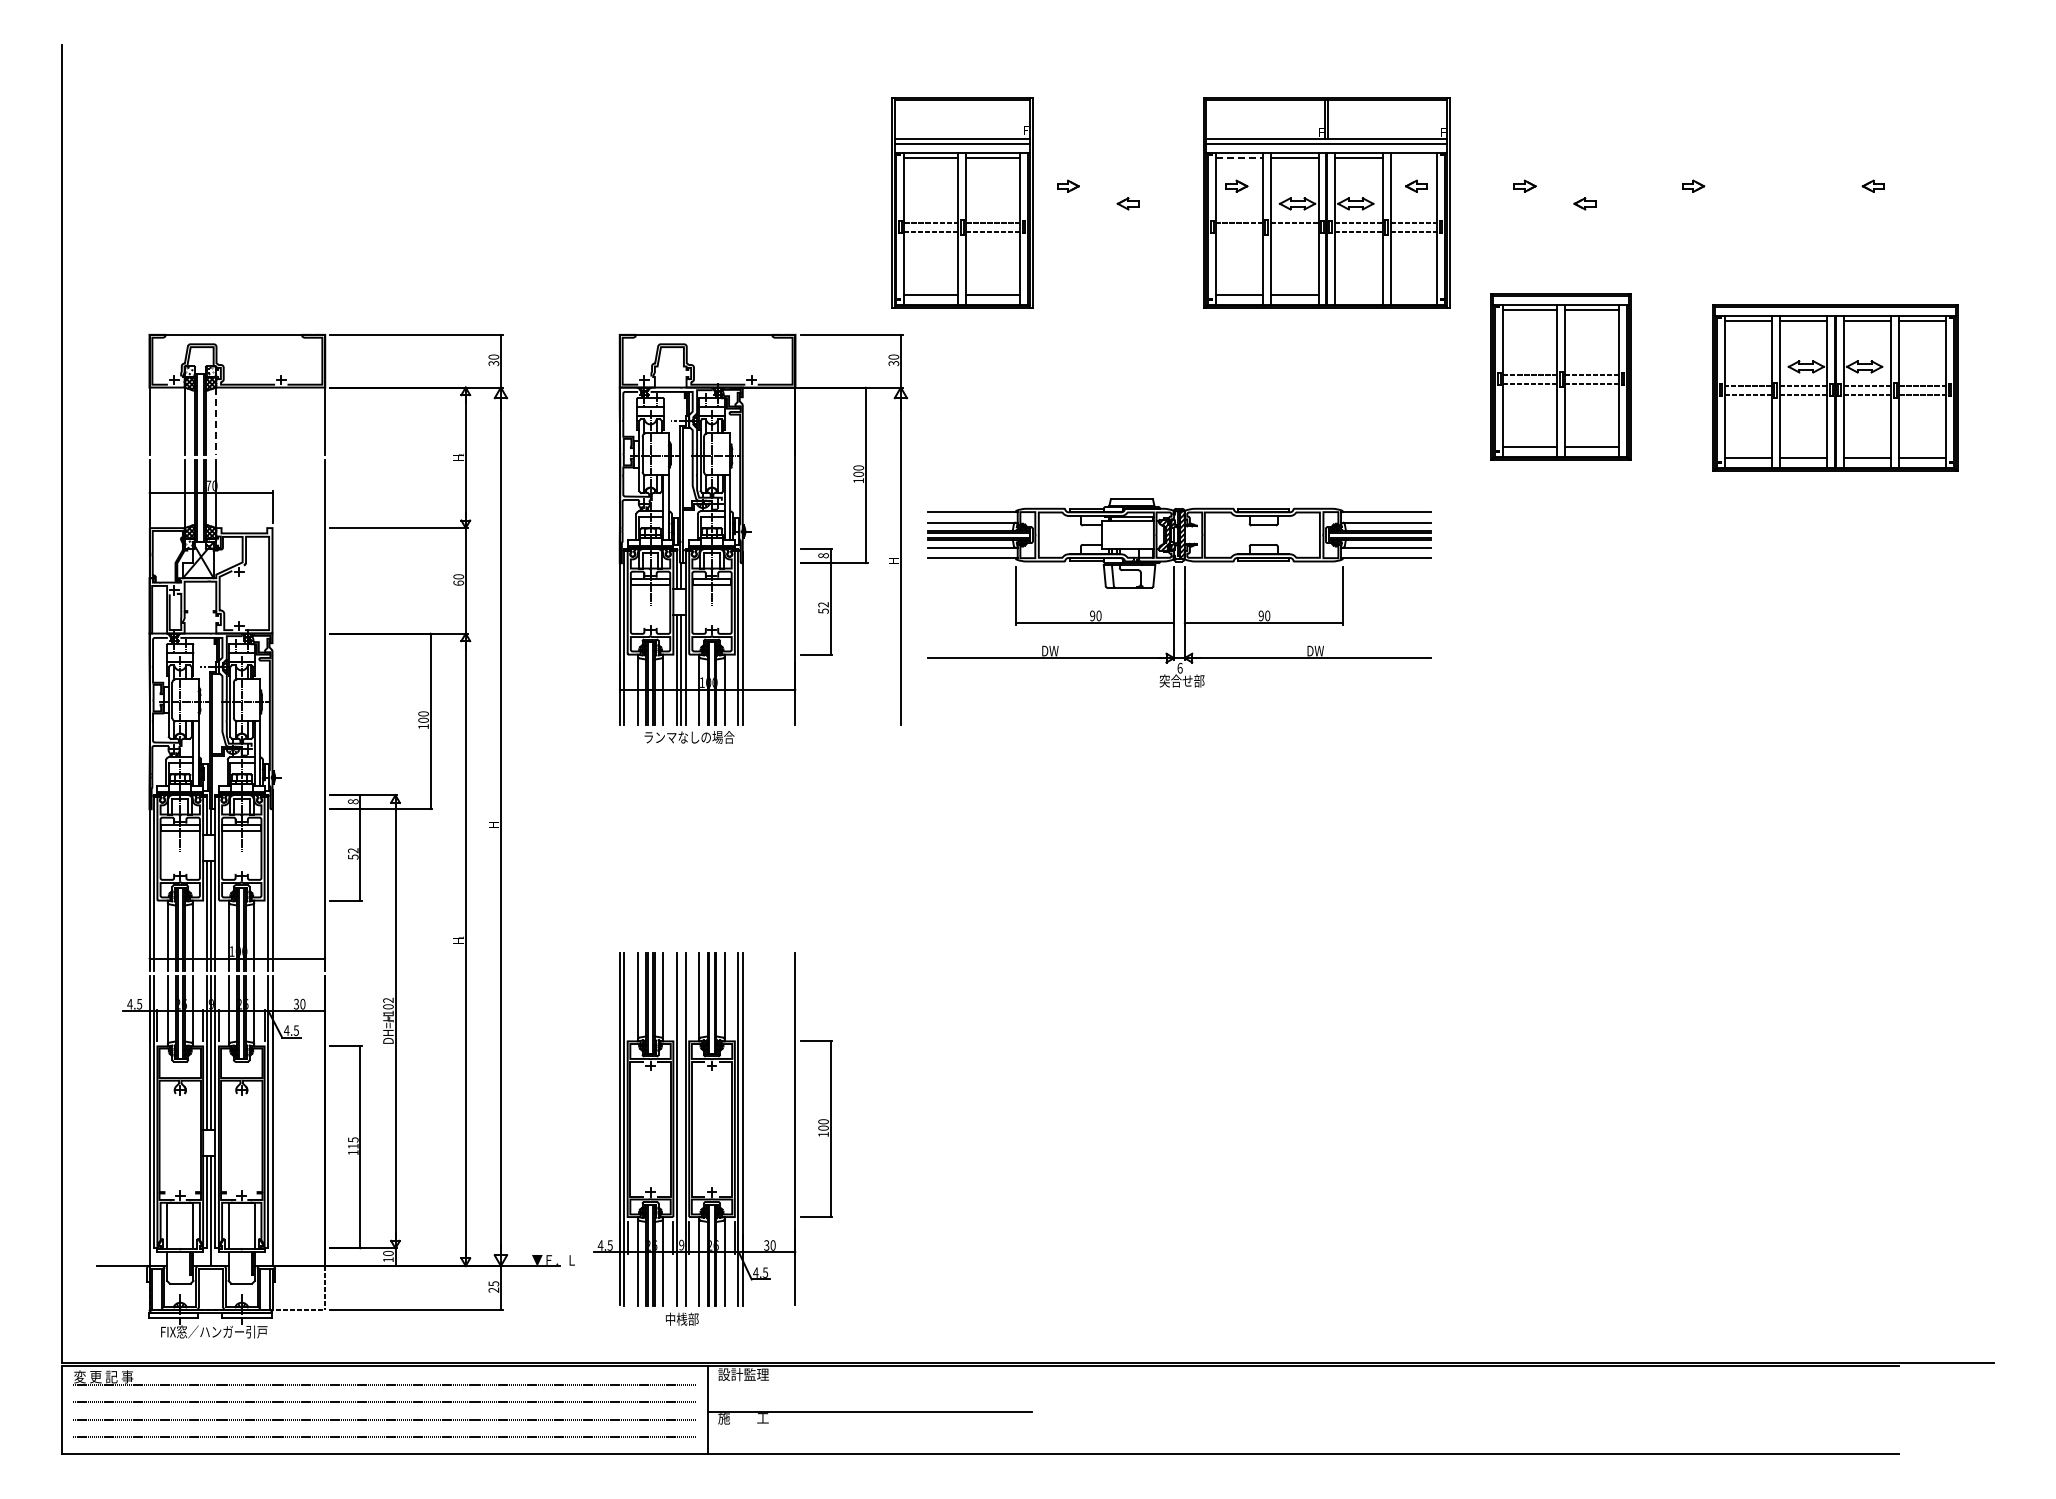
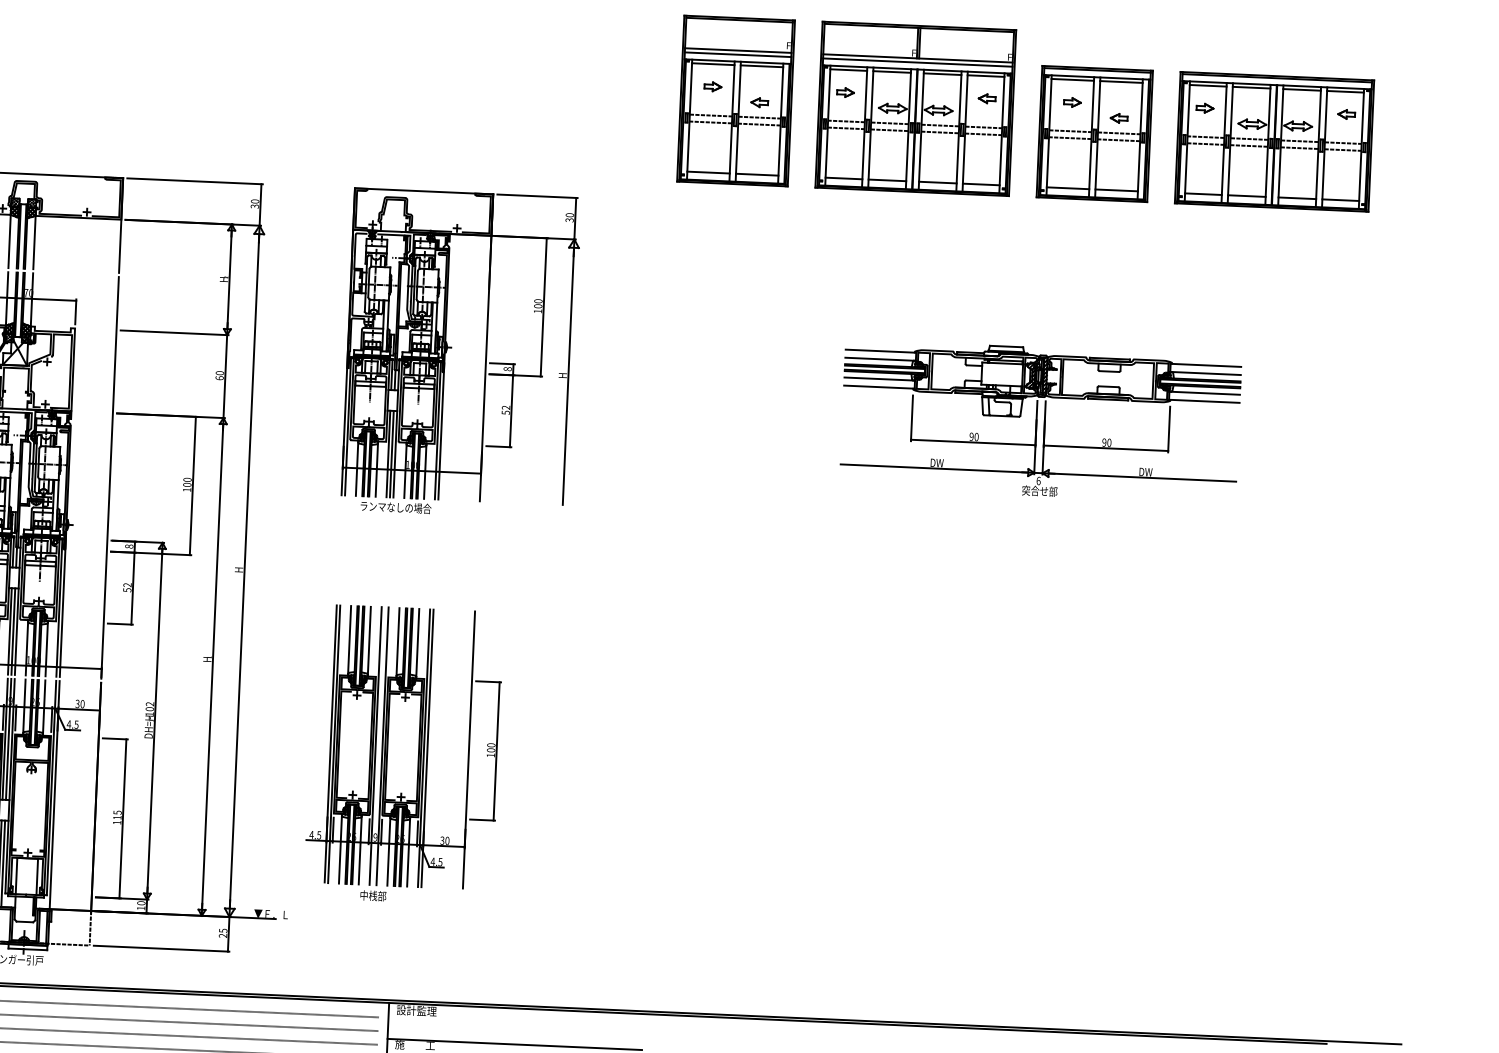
line: (1239, 157) -> (848, 70), dashed -> solid
line: (1413, 157) -> (985, 76), added
part: (962, 202) -> (736, 100), moved
line: (1239, 231) -> (846, 128), added
line: (1294, 231) -> (889, 130), added
line: (1358, 295) -> (937, 182), added
line: (1413, 295) -> (980, 184), added
part: (1560, 376) -> (1094, 133), moved
part: (1835, 387) -> (1274, 141), moved
line: (216, 421) -> (34, 242), dashed -> solid
part: (1179, 592) -> (1040, 421), moved
part: (712, 1138) -> (403, 754), moved

